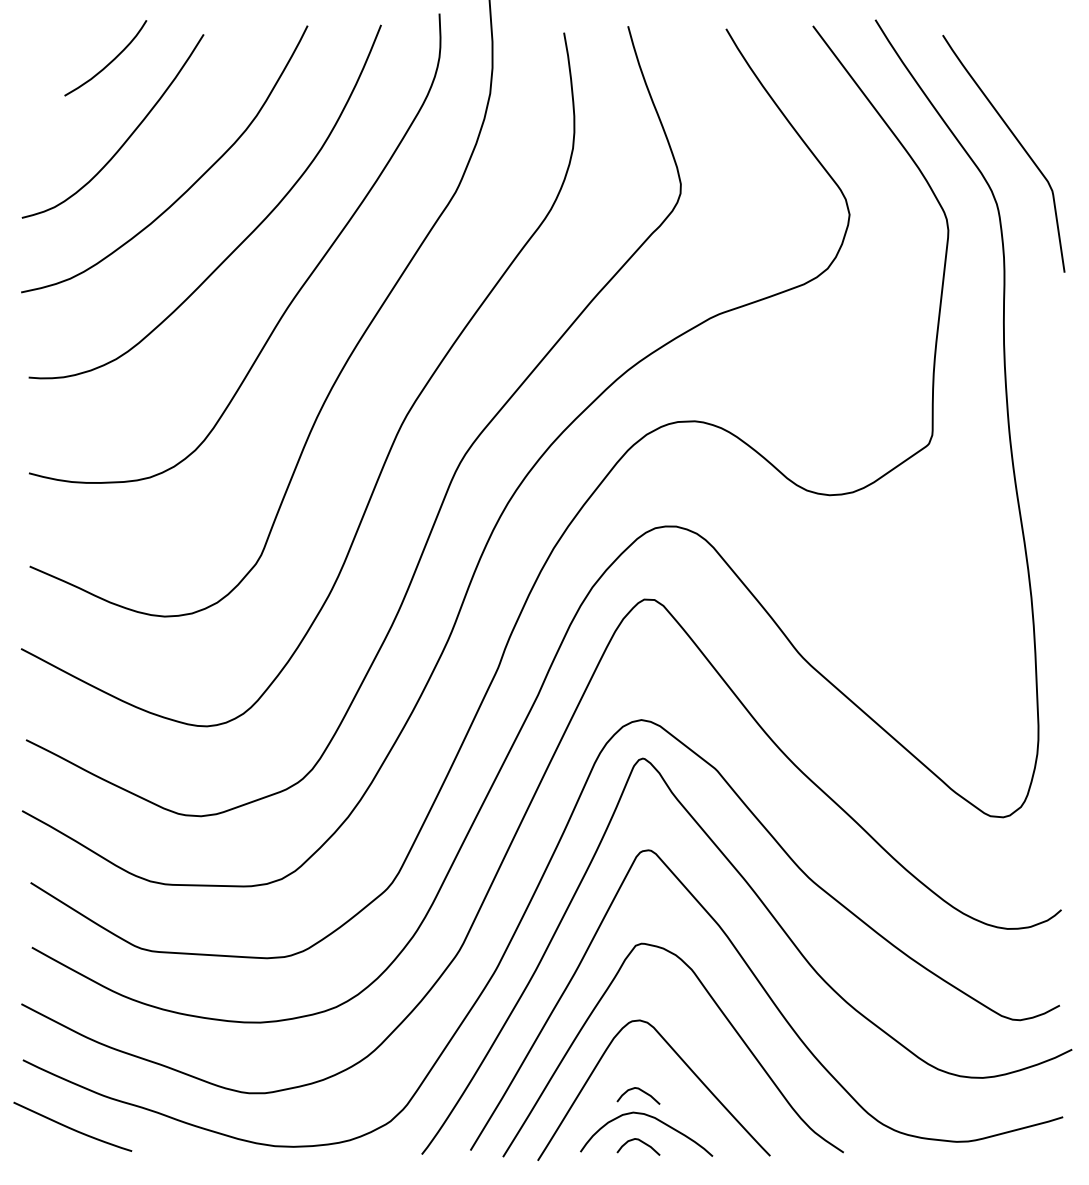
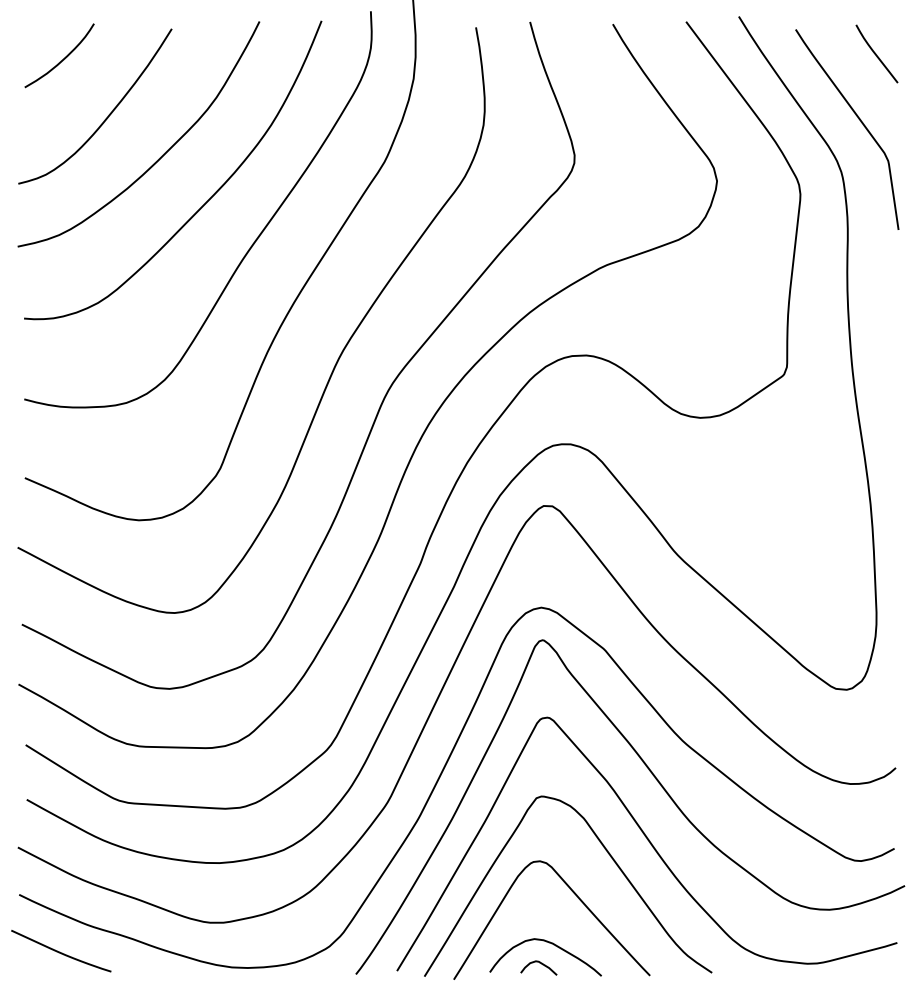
curve: (109, 62) -> (62, 59), moved
curve: (1037, 63) -> (875, 53), added
curve: (641, 1091) -> (541, 921), removed

